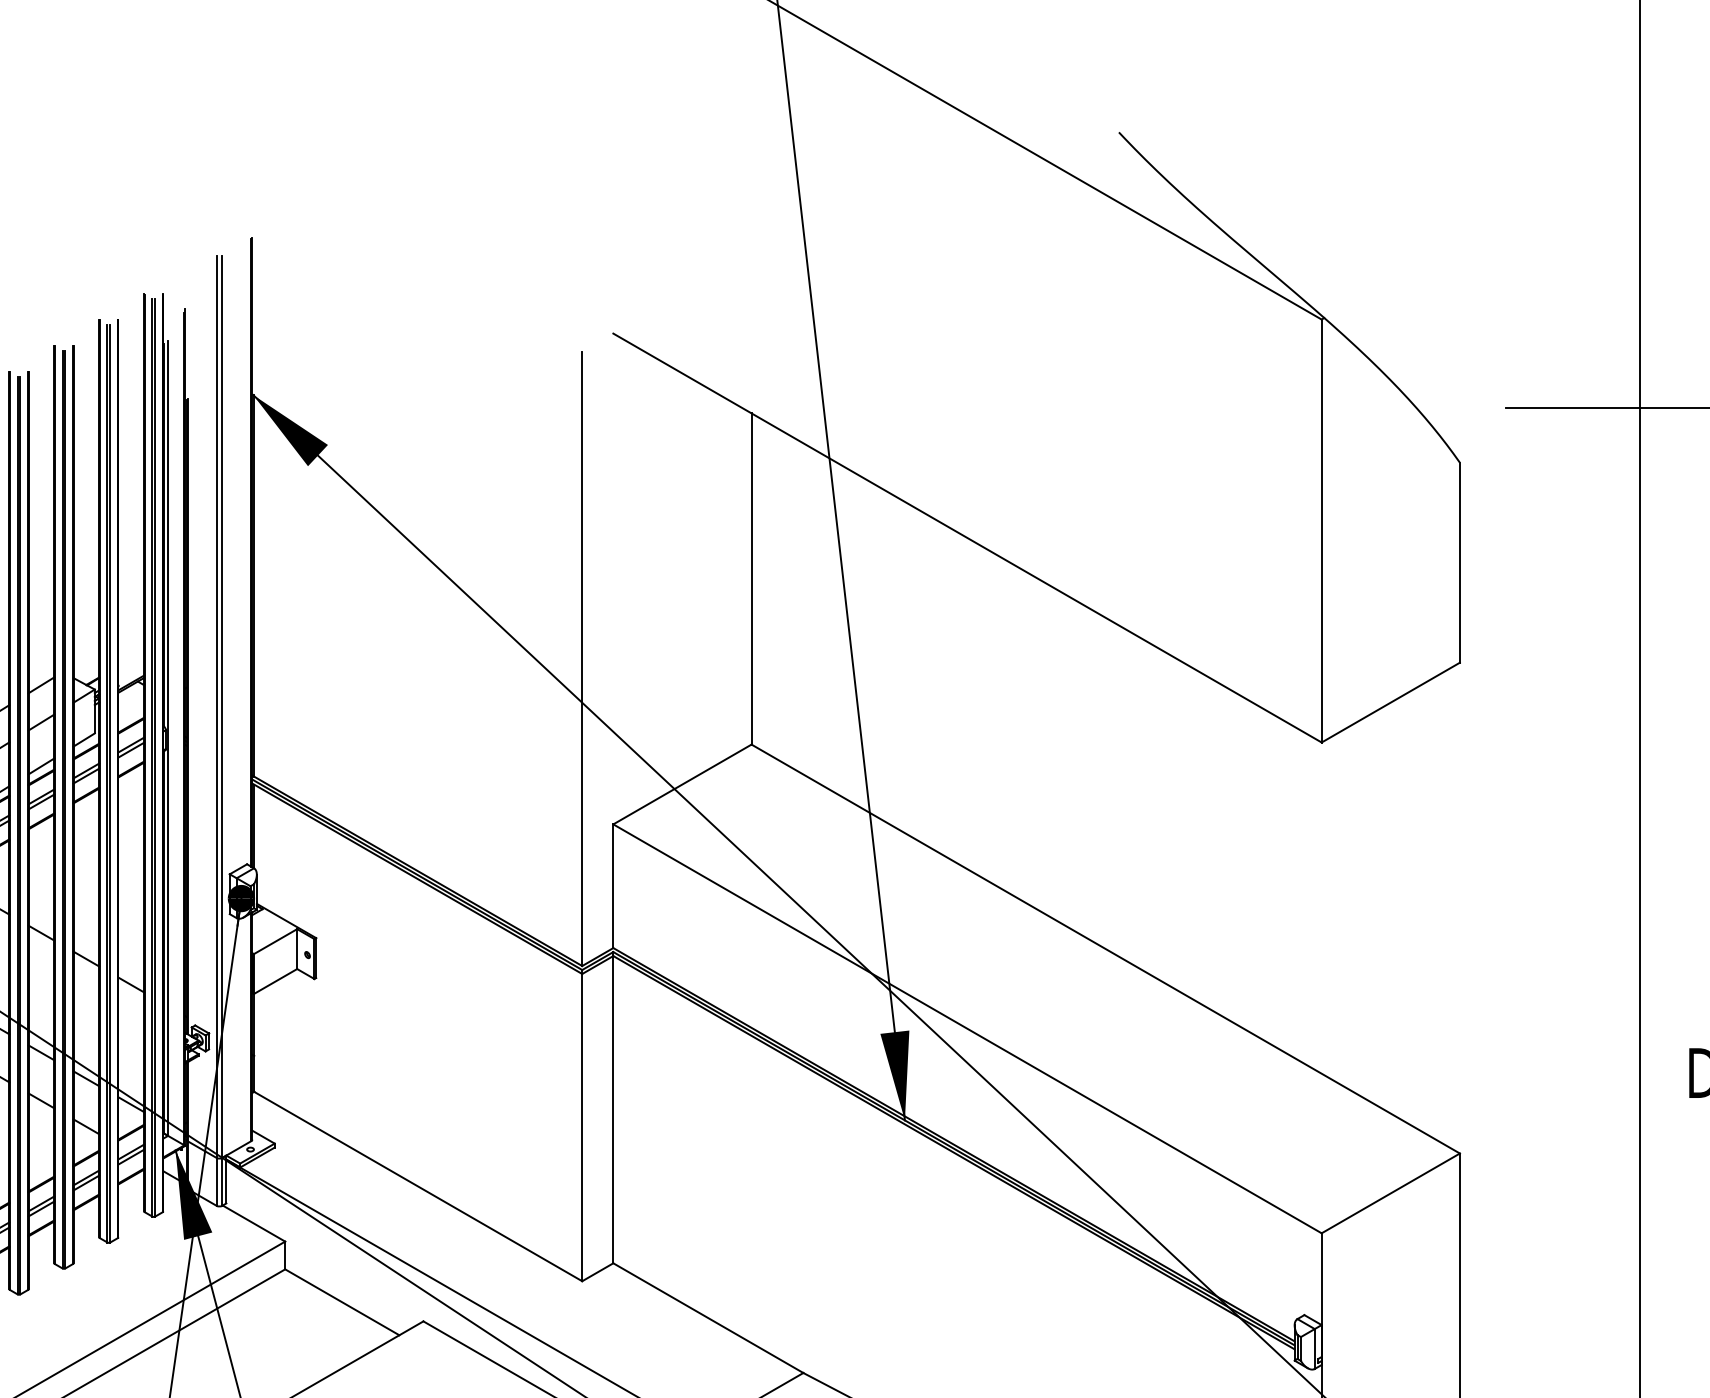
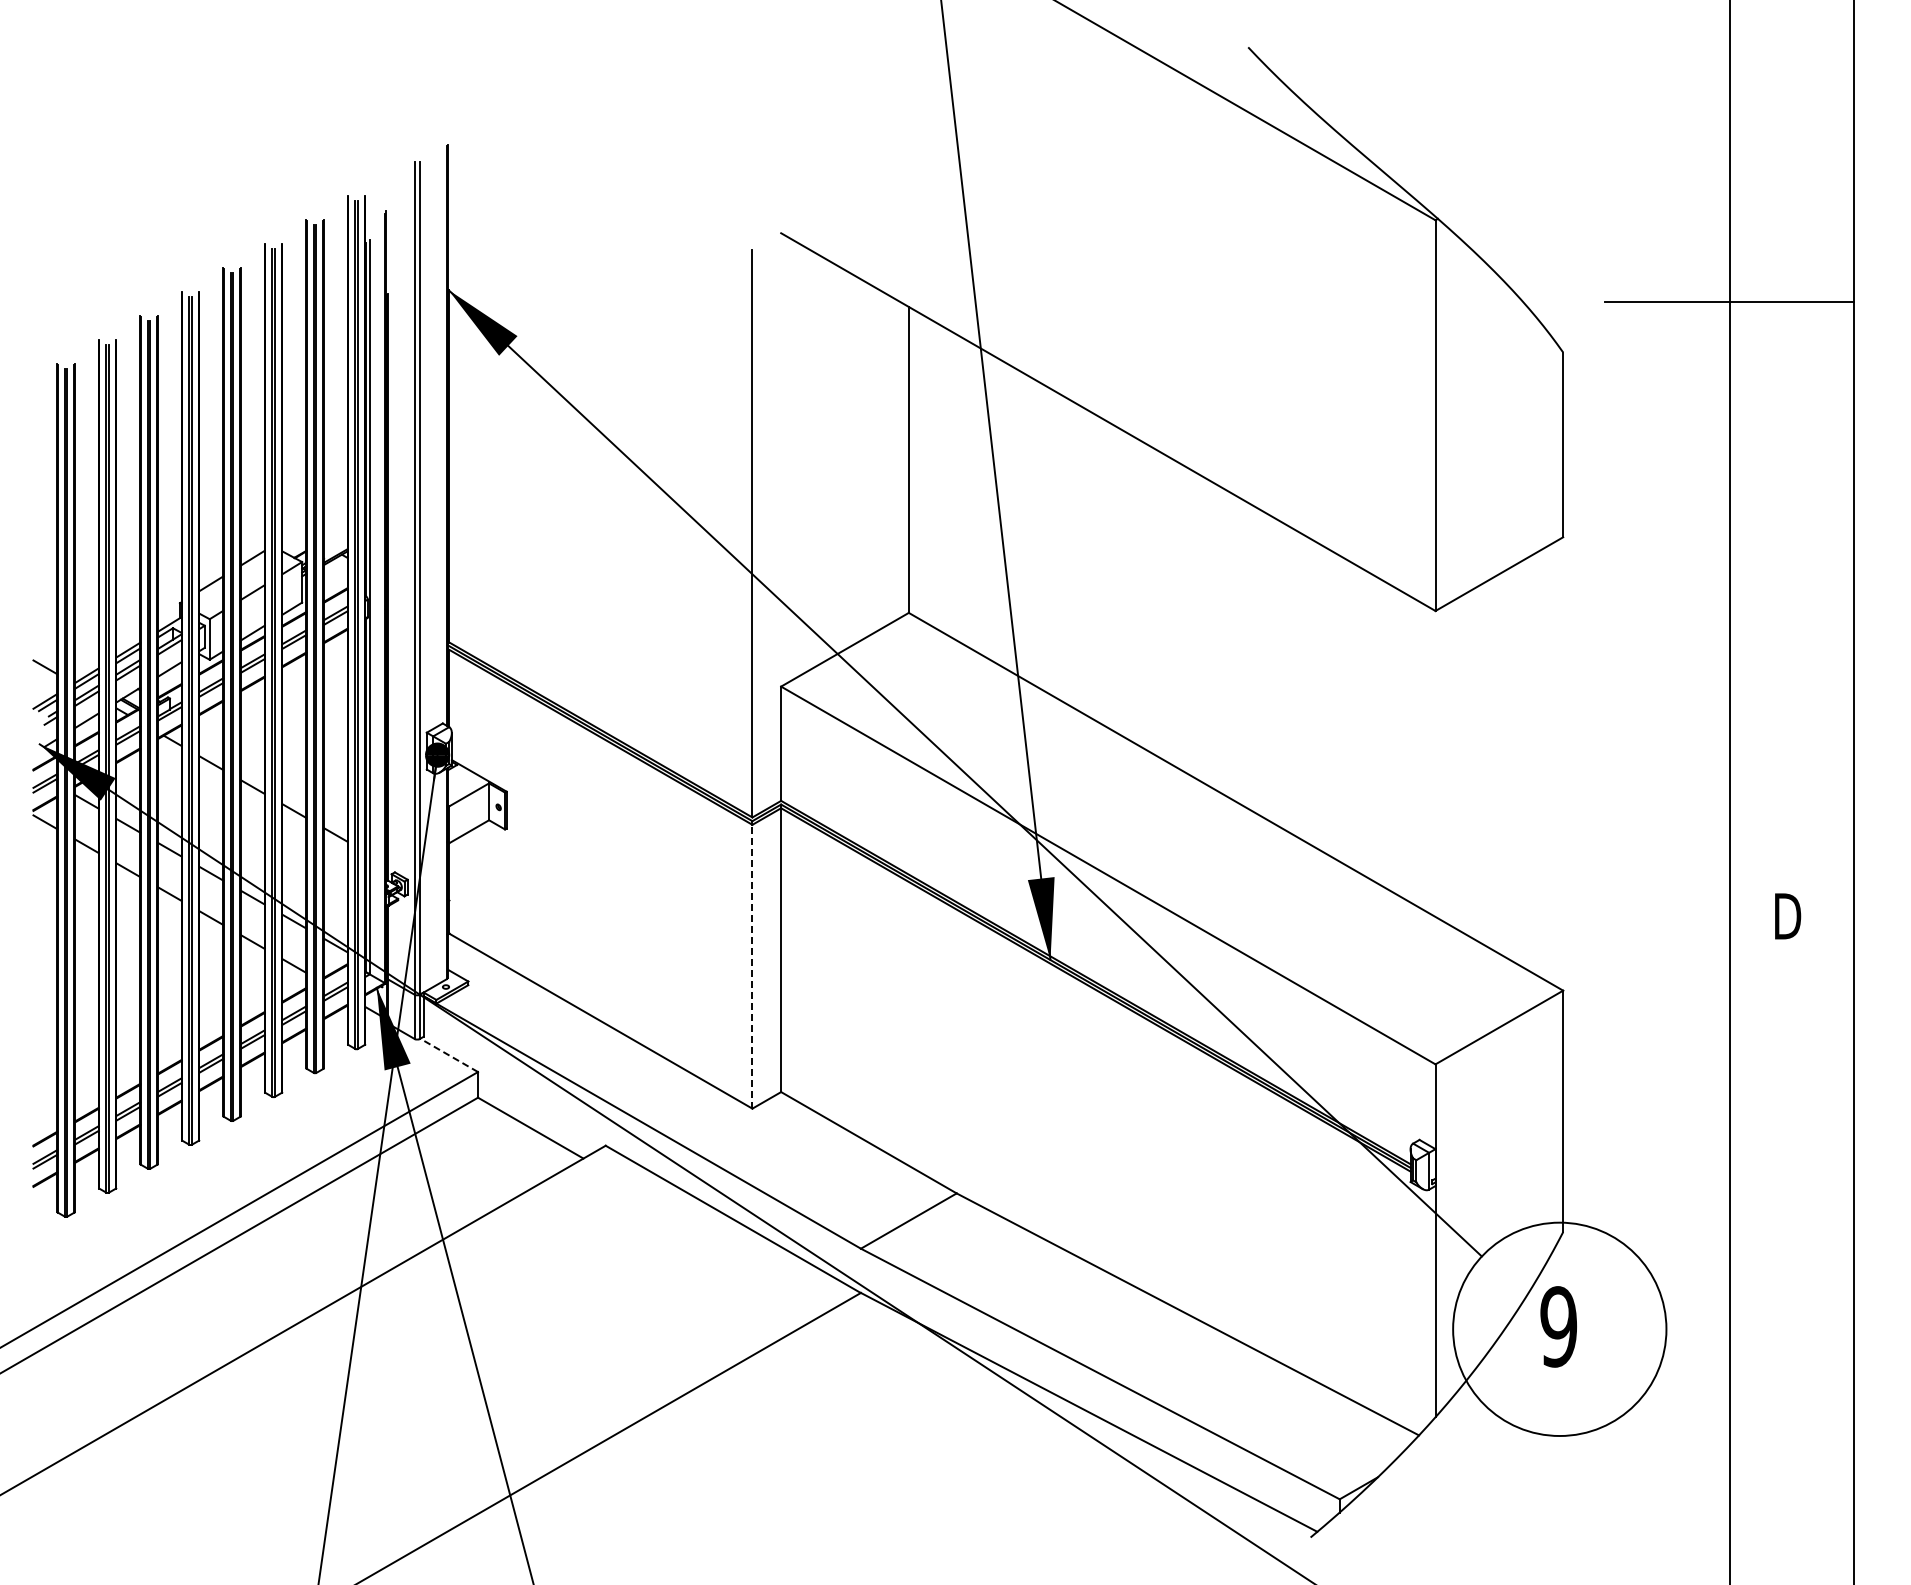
line: (582, 1127) -> (752, 966), solid -> dashed
line: (253, 1223) -> (448, 1055), solid -> dashed

